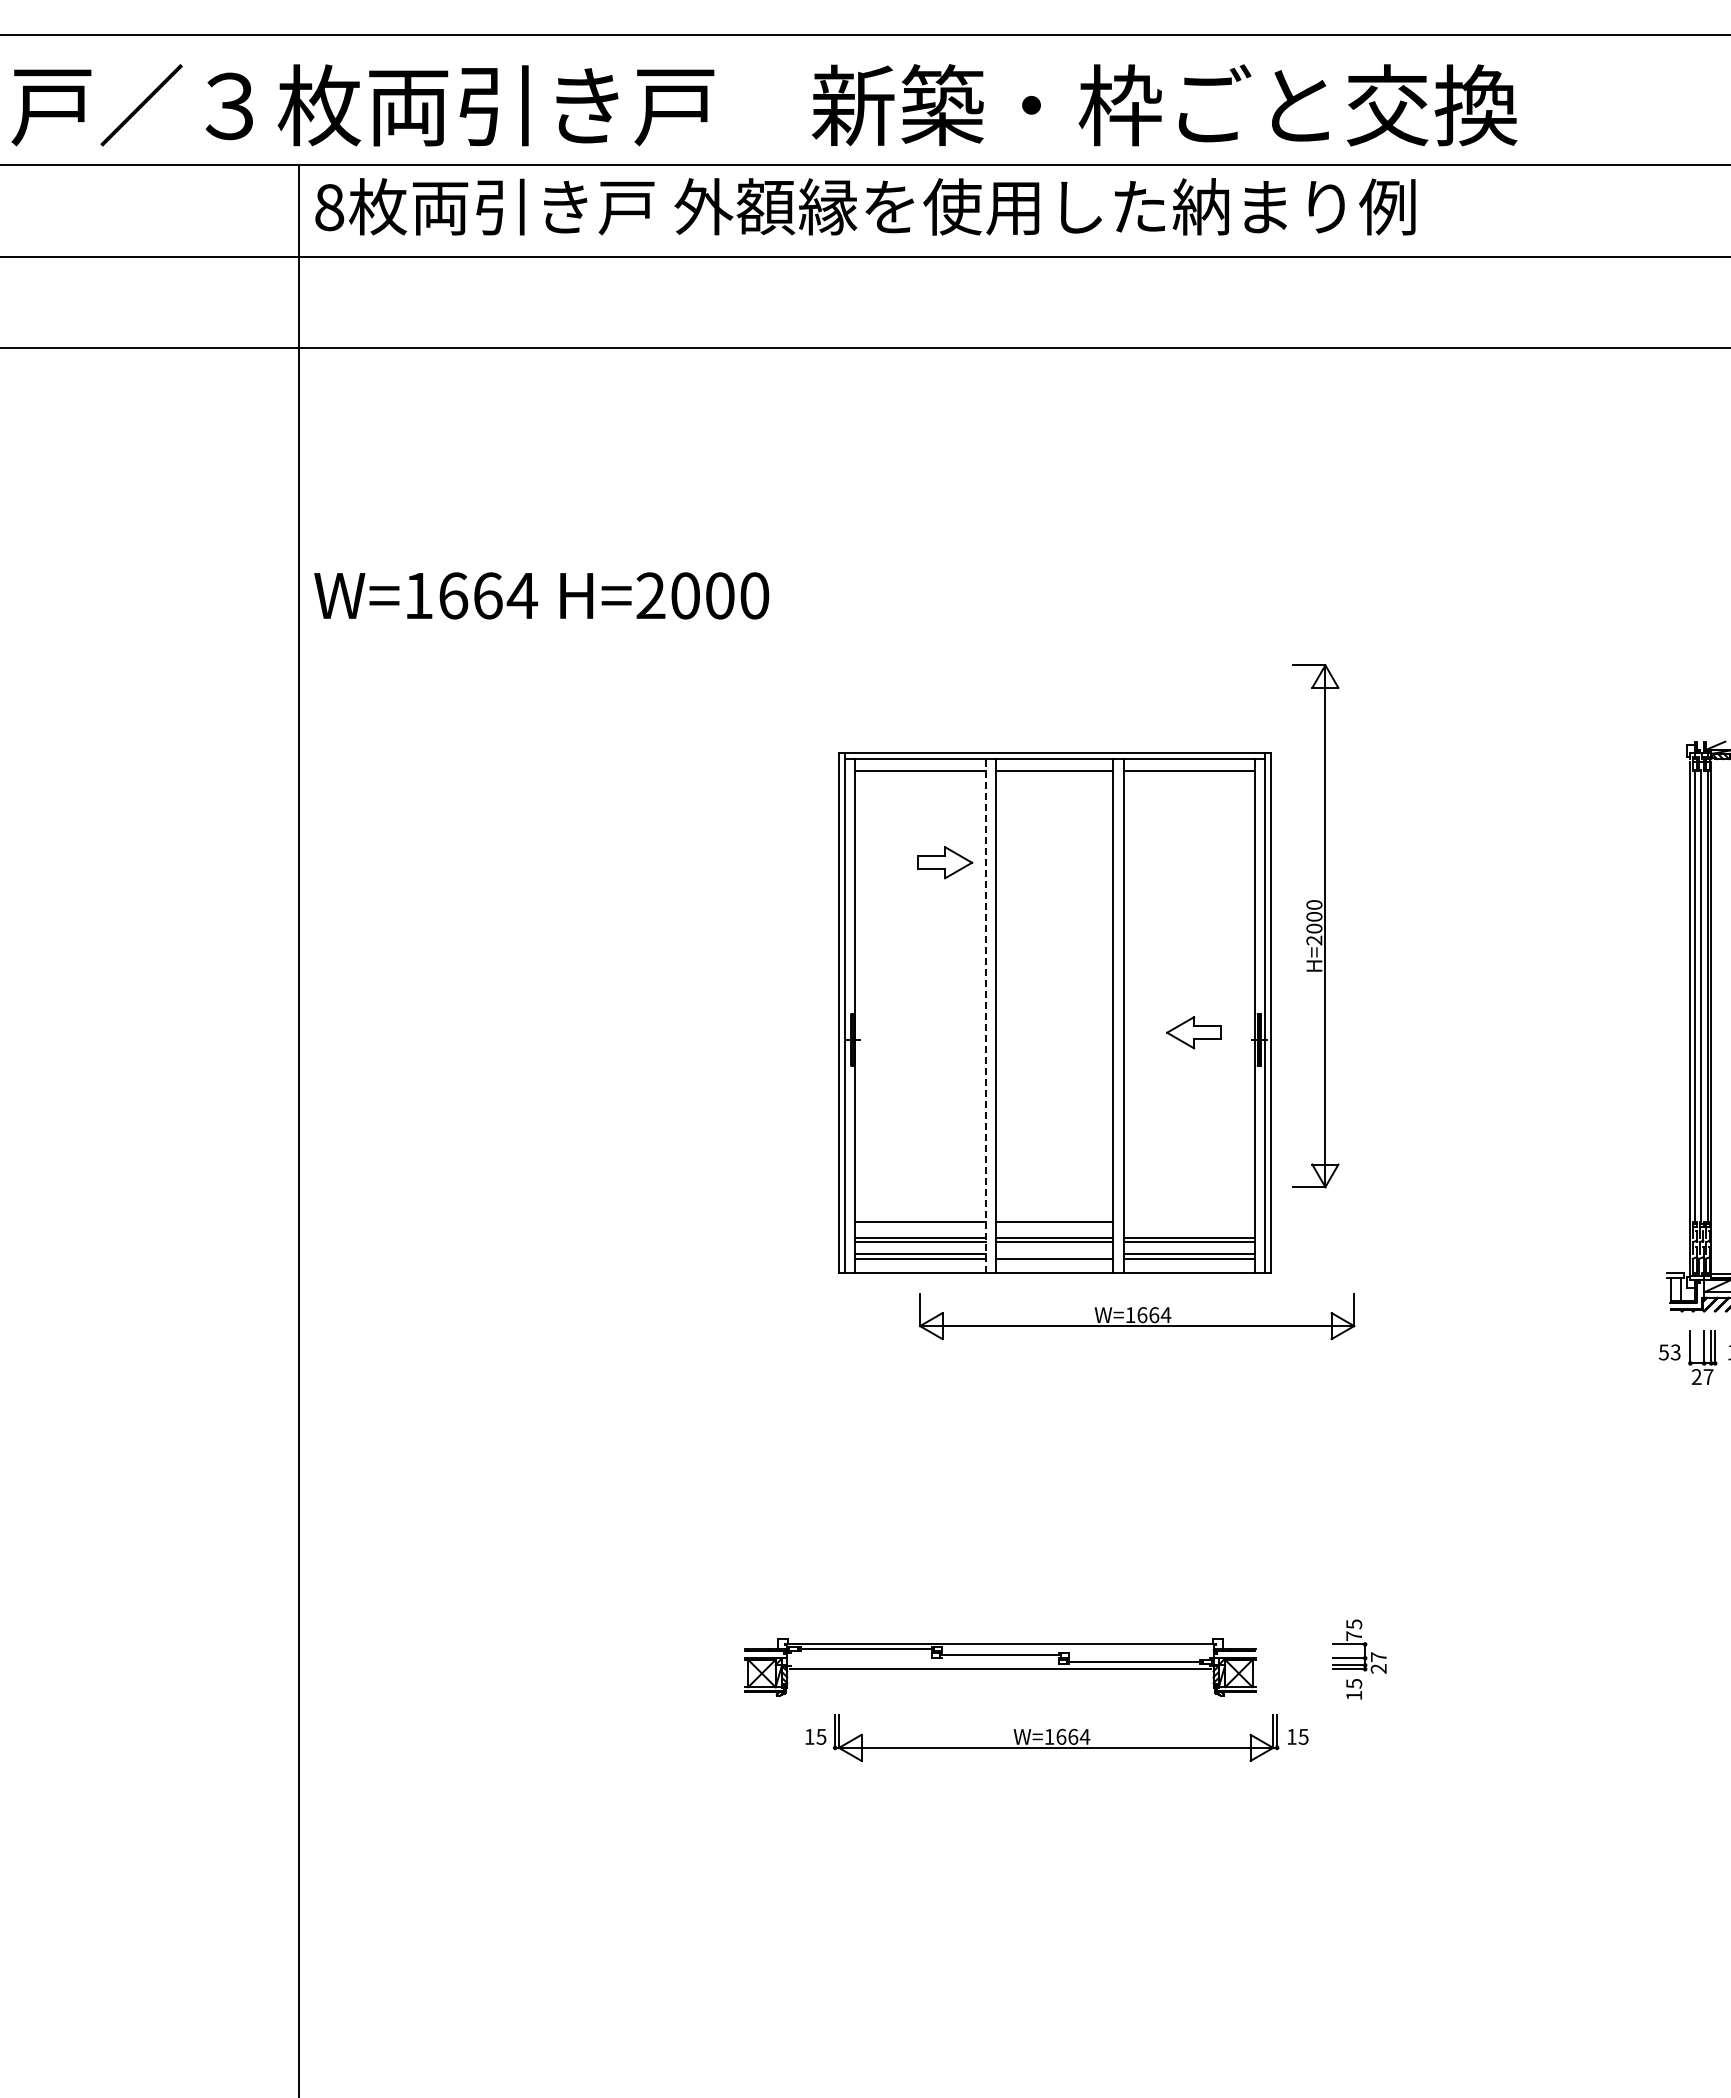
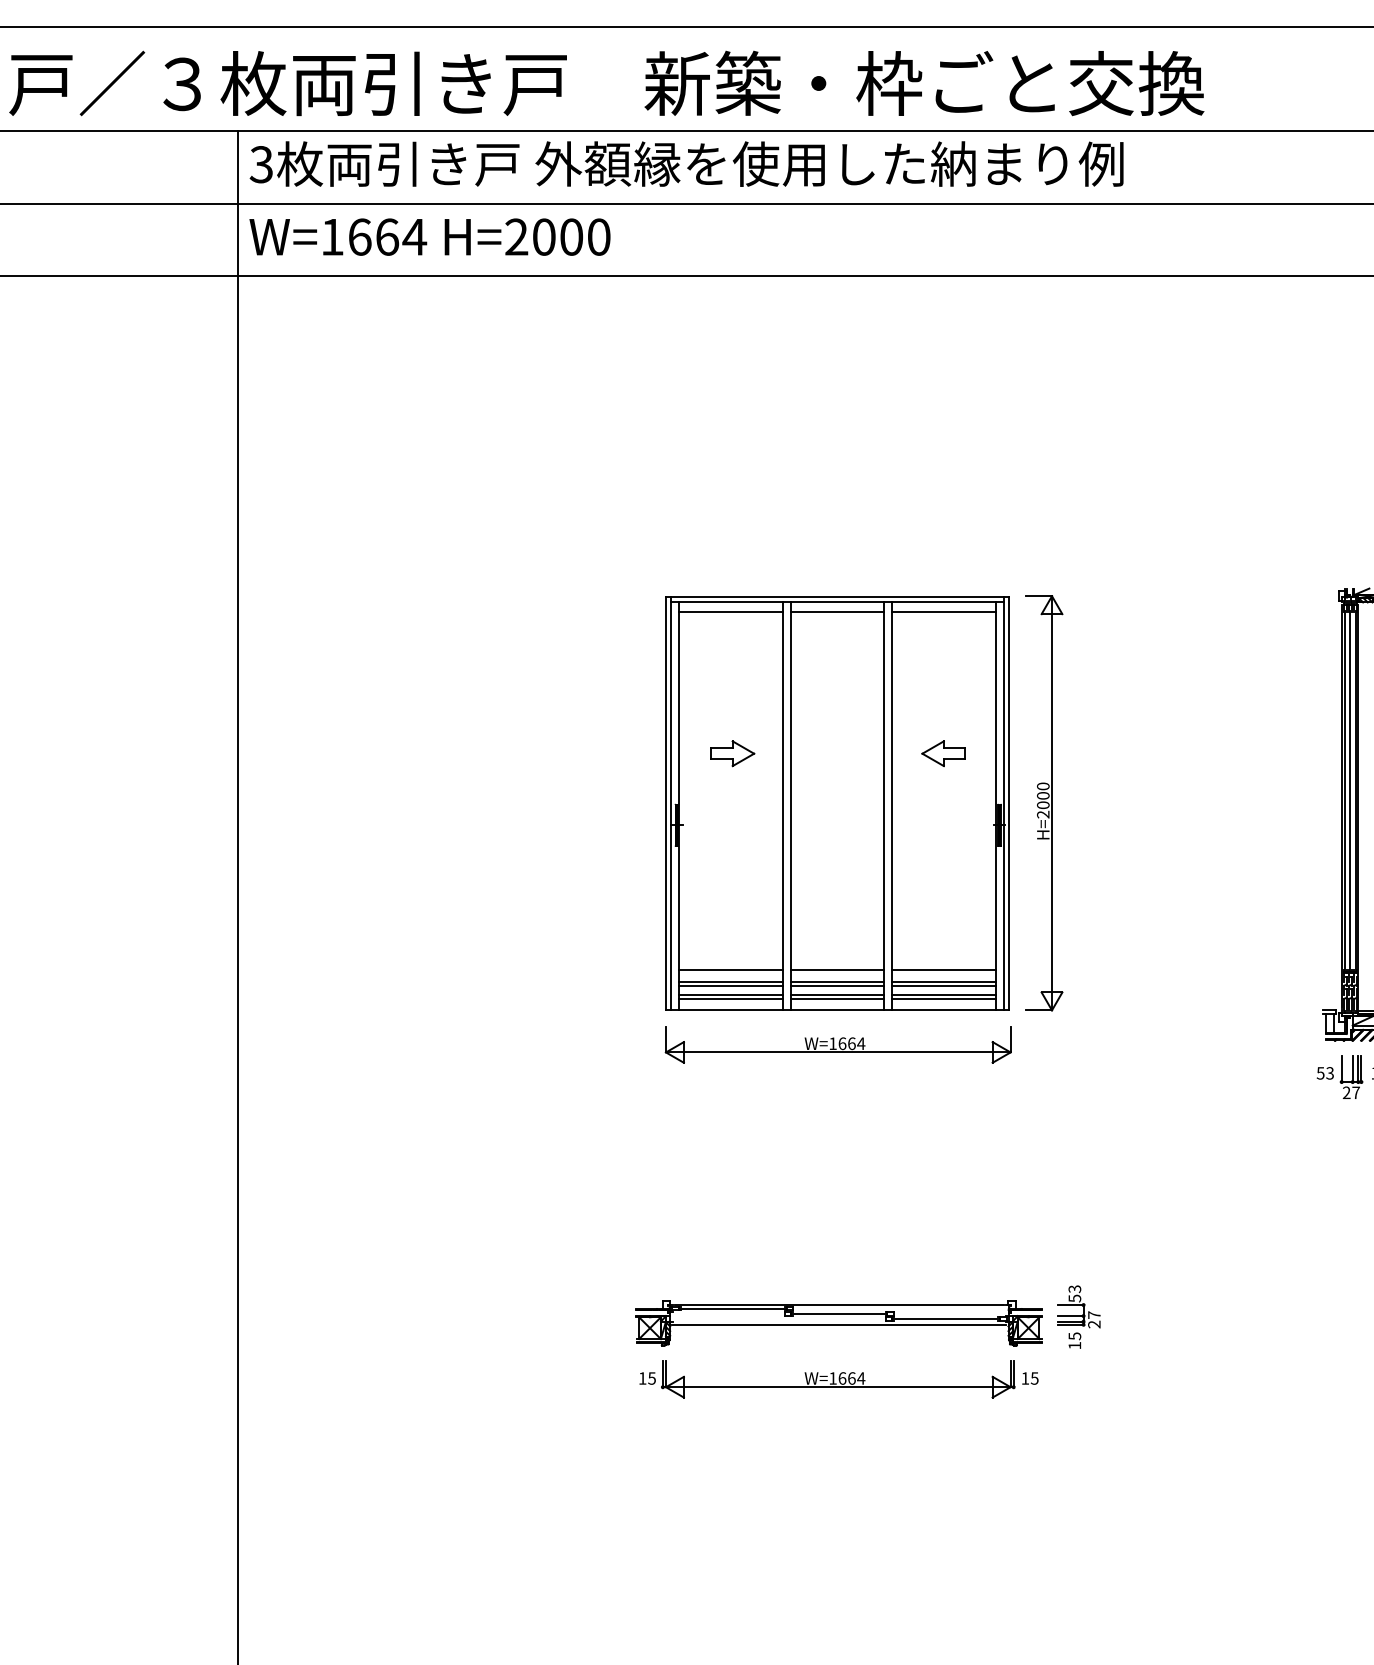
text: (329, 207) -> (261, 164), 8 -> 3
text: (541, 595) -> (429, 236), moved
part: (945, 862) -> (733, 753), moved
part: (1315, 926) -> (1044, 803), moved
line: (986, 1016) -> (783, 806), dashed -> solid
part: (1193, 1032) -> (943, 753), moved
line: (1188, 1222) -> (943, 970), added
line: (1054, 1254) -> (837, 995), added
part: (1137, 1316) -> (838, 1044), moved
text: (1354, 1630) -> (1075, 1294), 75 -> 53
part: (1000, 1667) -> (839, 1323), moved

